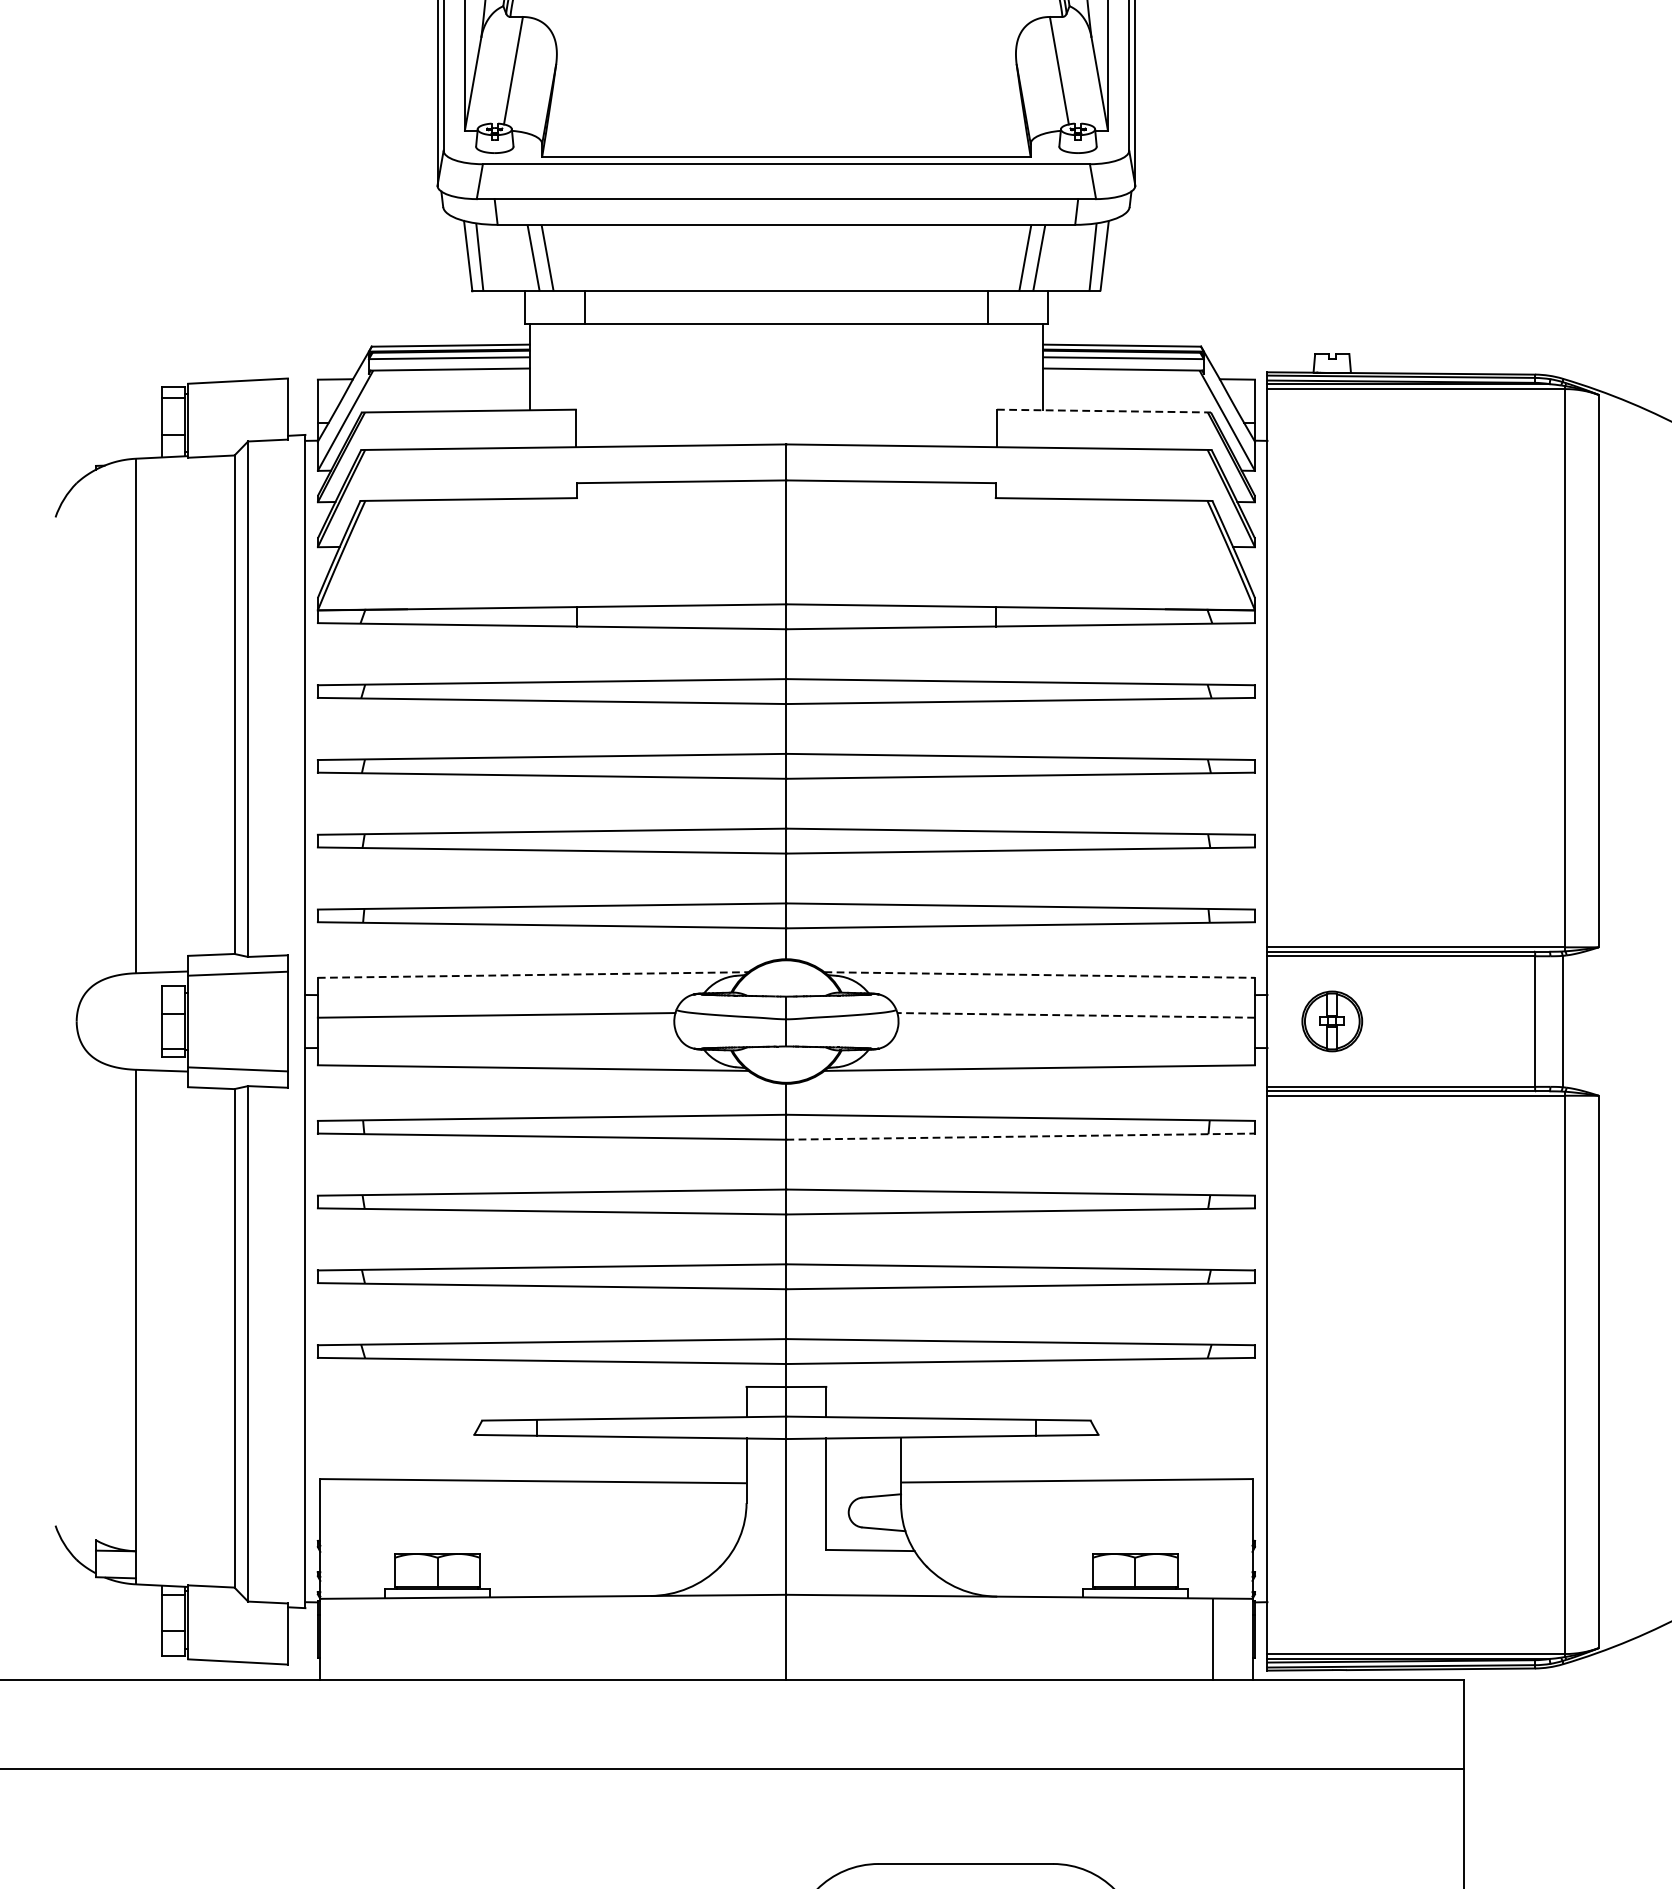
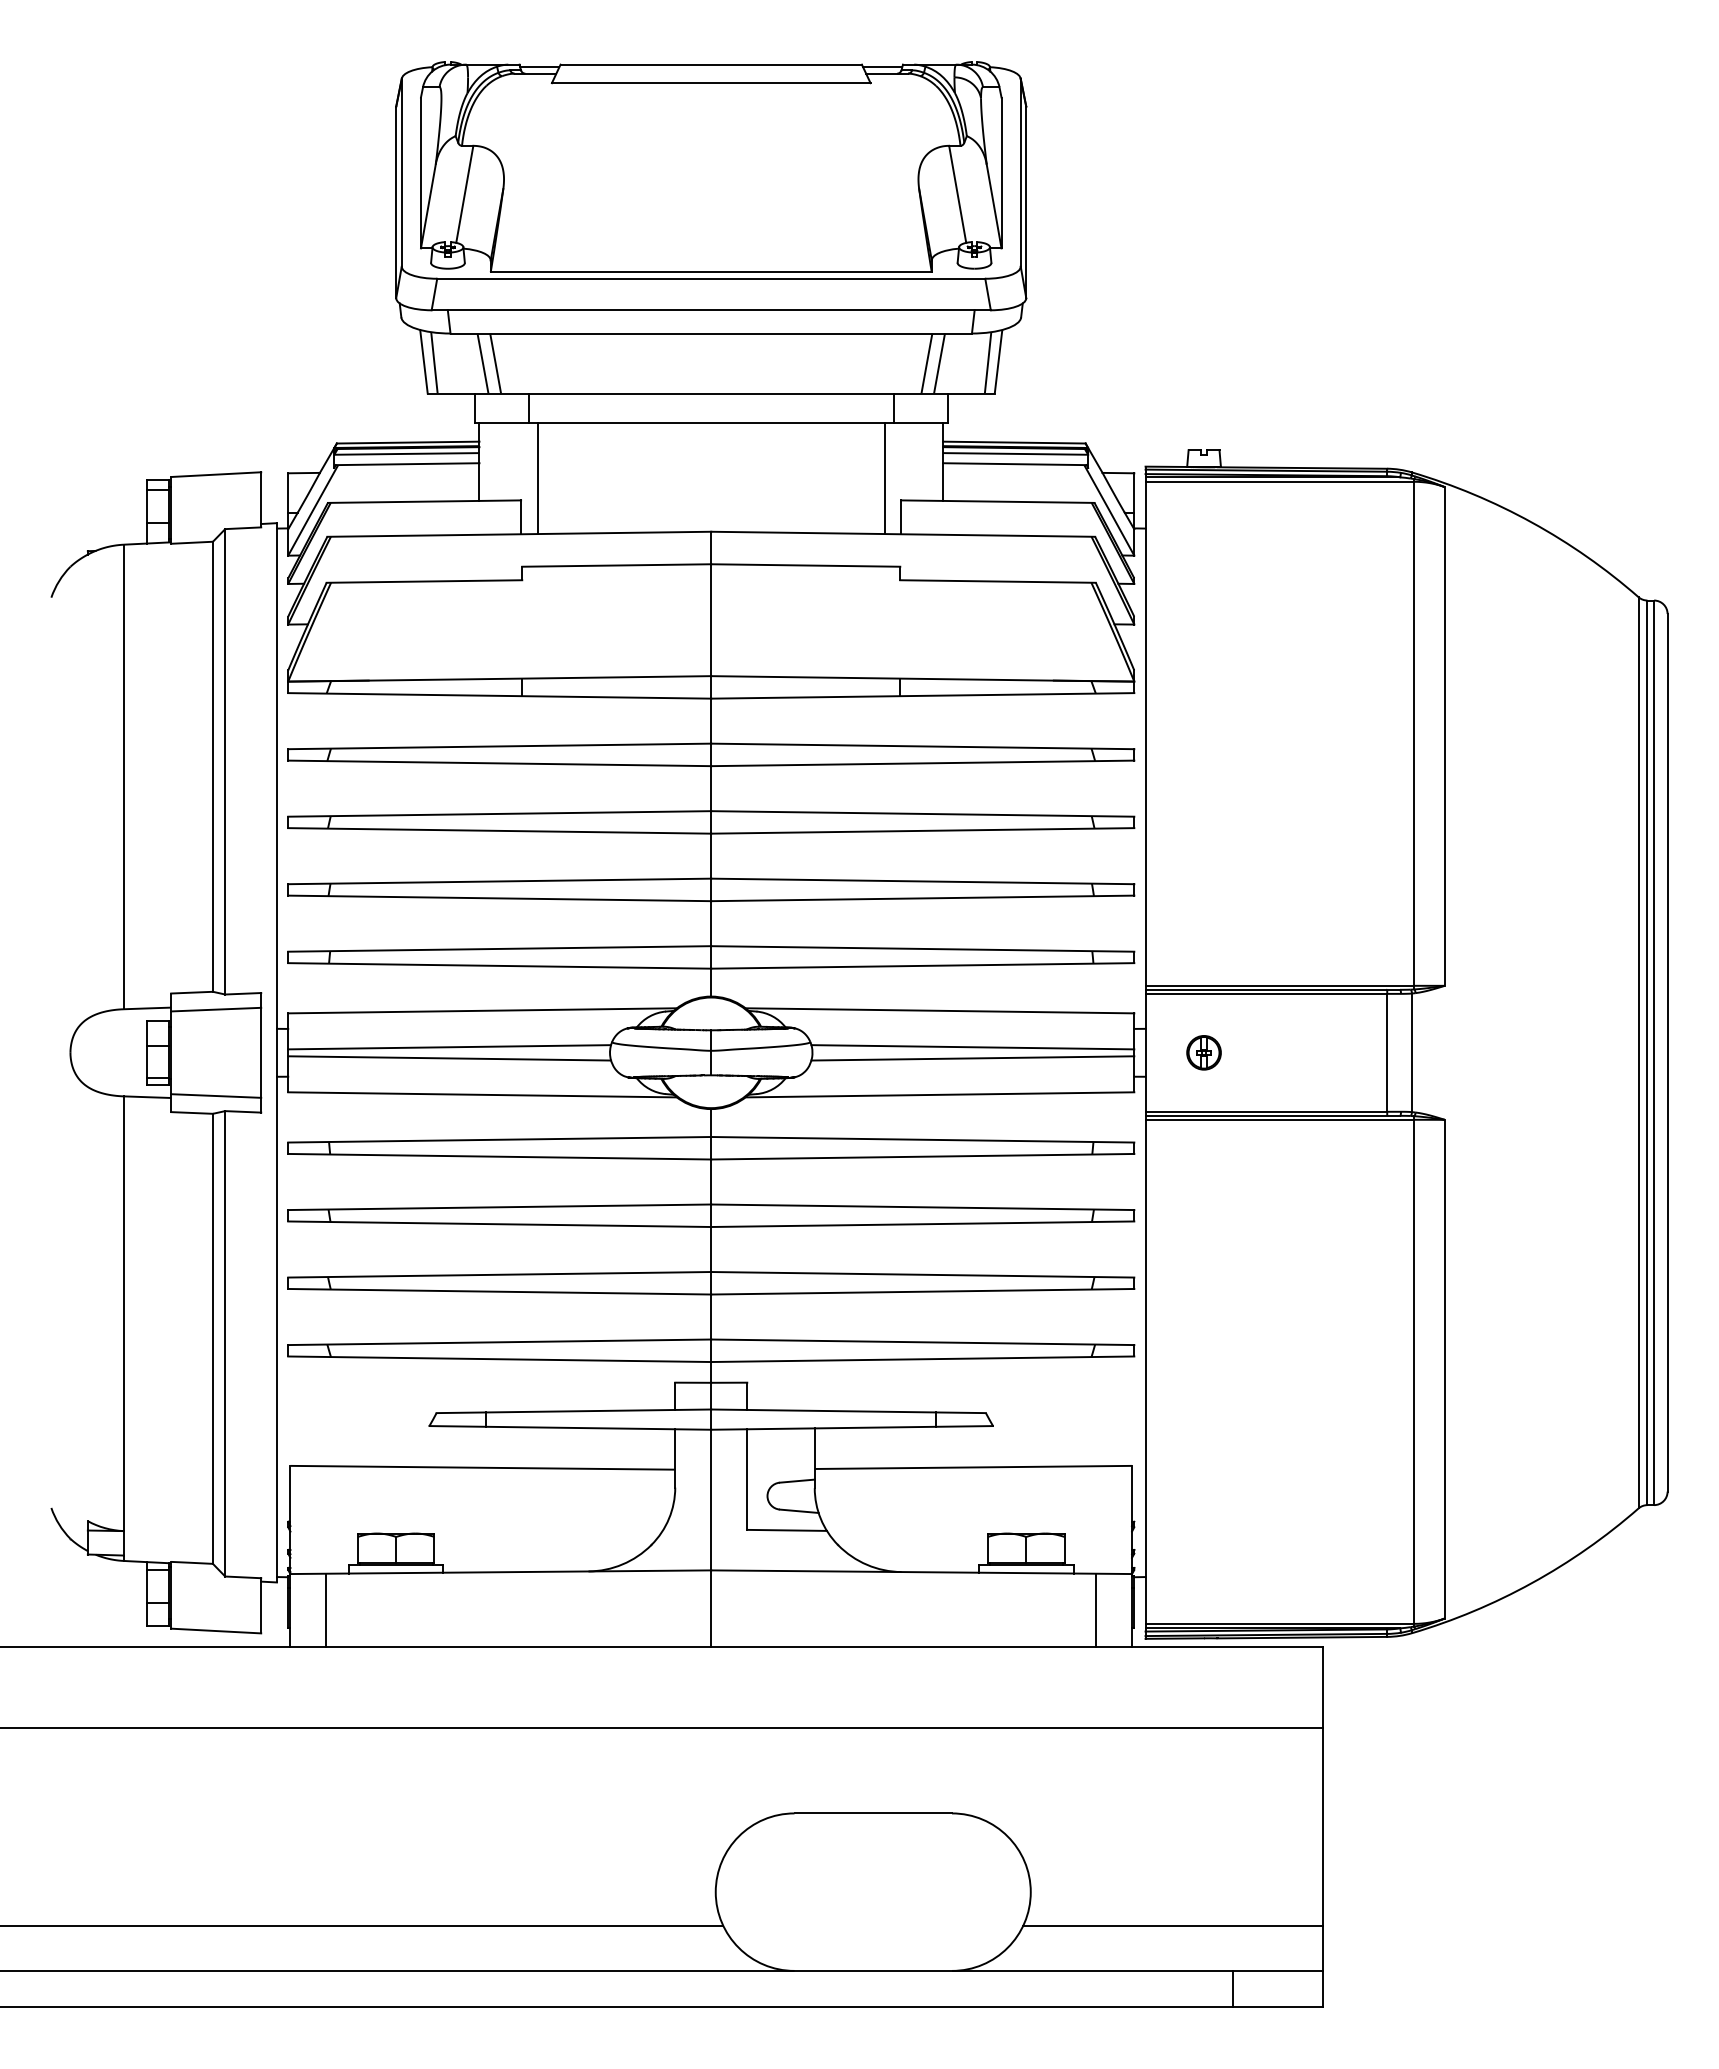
line: (593, 385) -> (537, 478), added
line: (978, 385) -> (884, 478), added
line: (1103, 410) -> (997, 501), dashed -> solid
line: (534, 974) -> (483, 1010), dashed -> solid
line: (1040, 974) -> (940, 1010), dashed -> solid
line: (1075, 1015) -> (972, 1047), dashed -> solid
part: (1331, 1021) -> (1203, 1052), size x0.62
line: (496, 1027) -> (449, 1058), added
line: (1075, 1027) -> (972, 1058), added
line: (1020, 1136) -> (922, 1156), dashed -> solid
line: (360, 1638) -> (326, 1609), added

